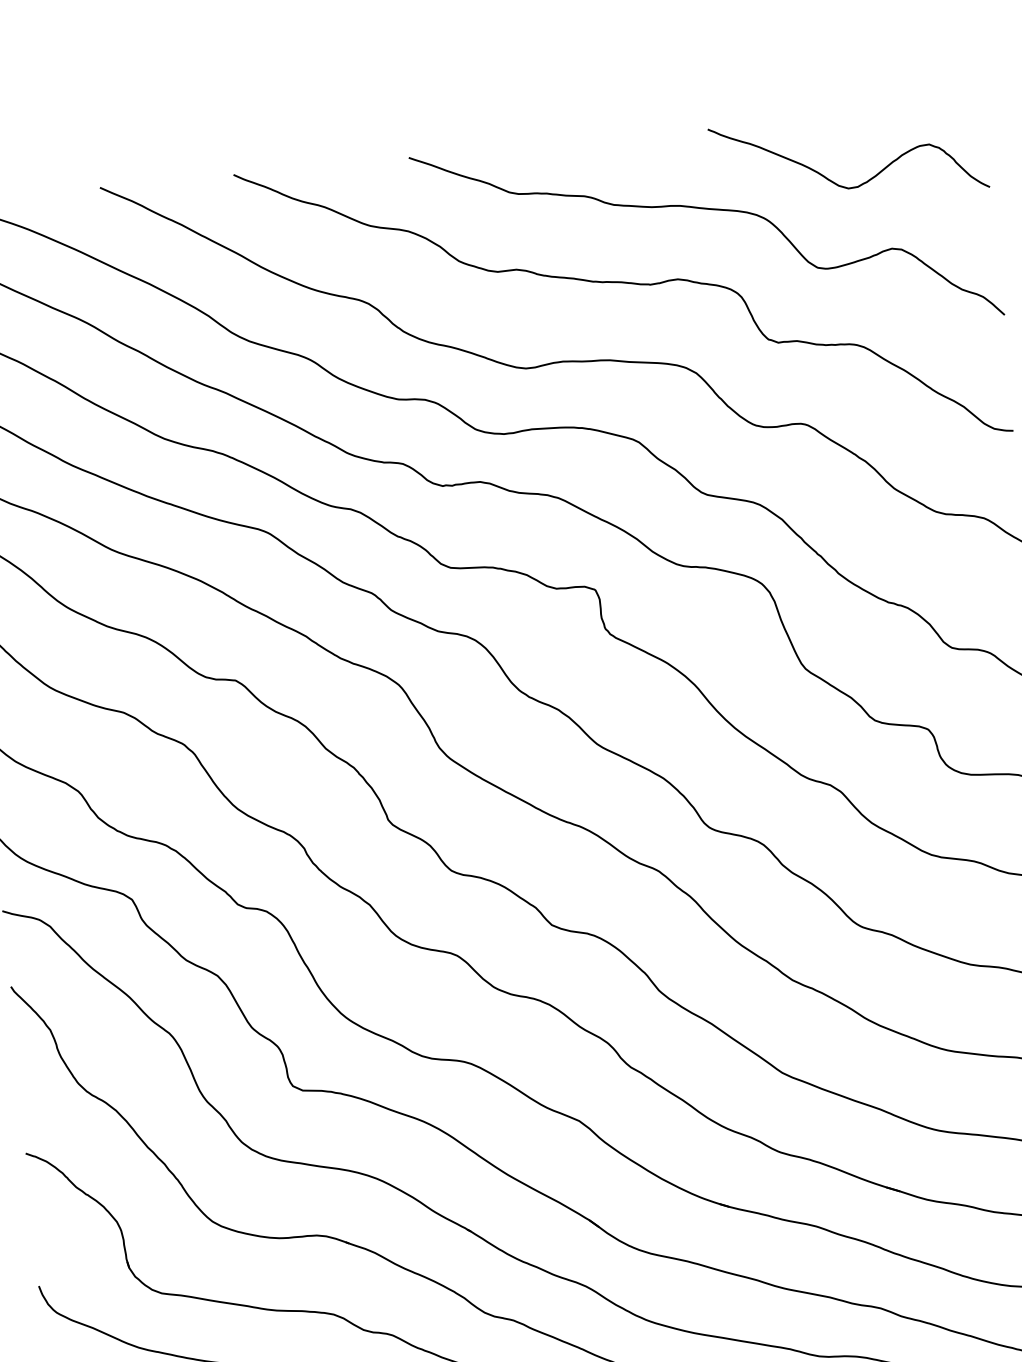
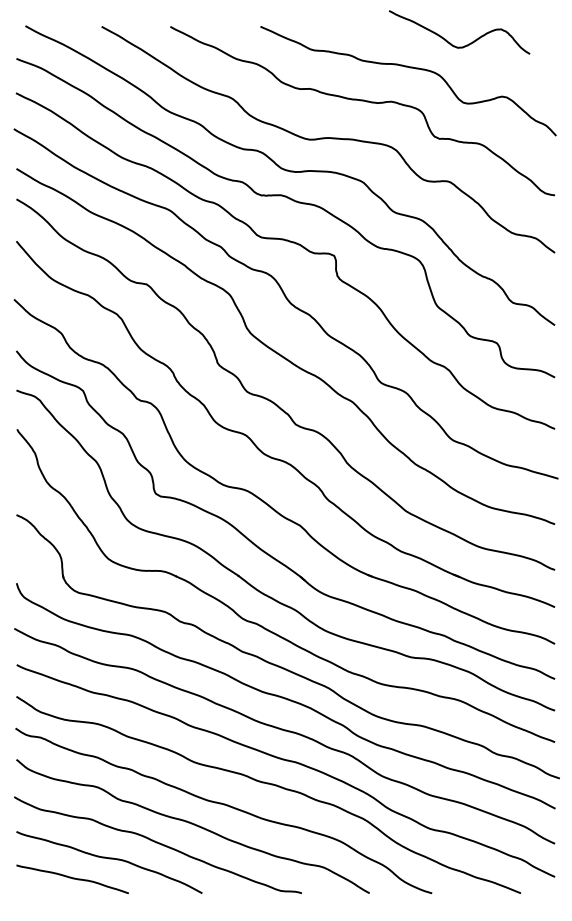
curve: (833, 179) -> (450, 42), moved

